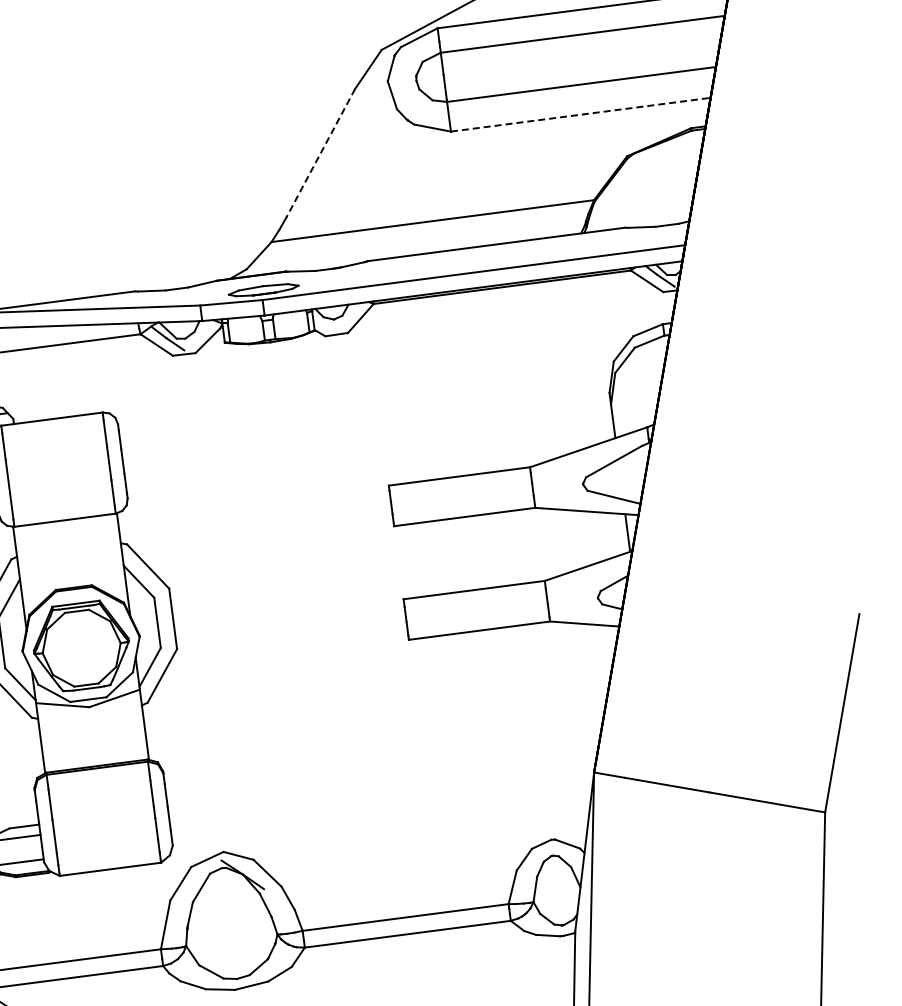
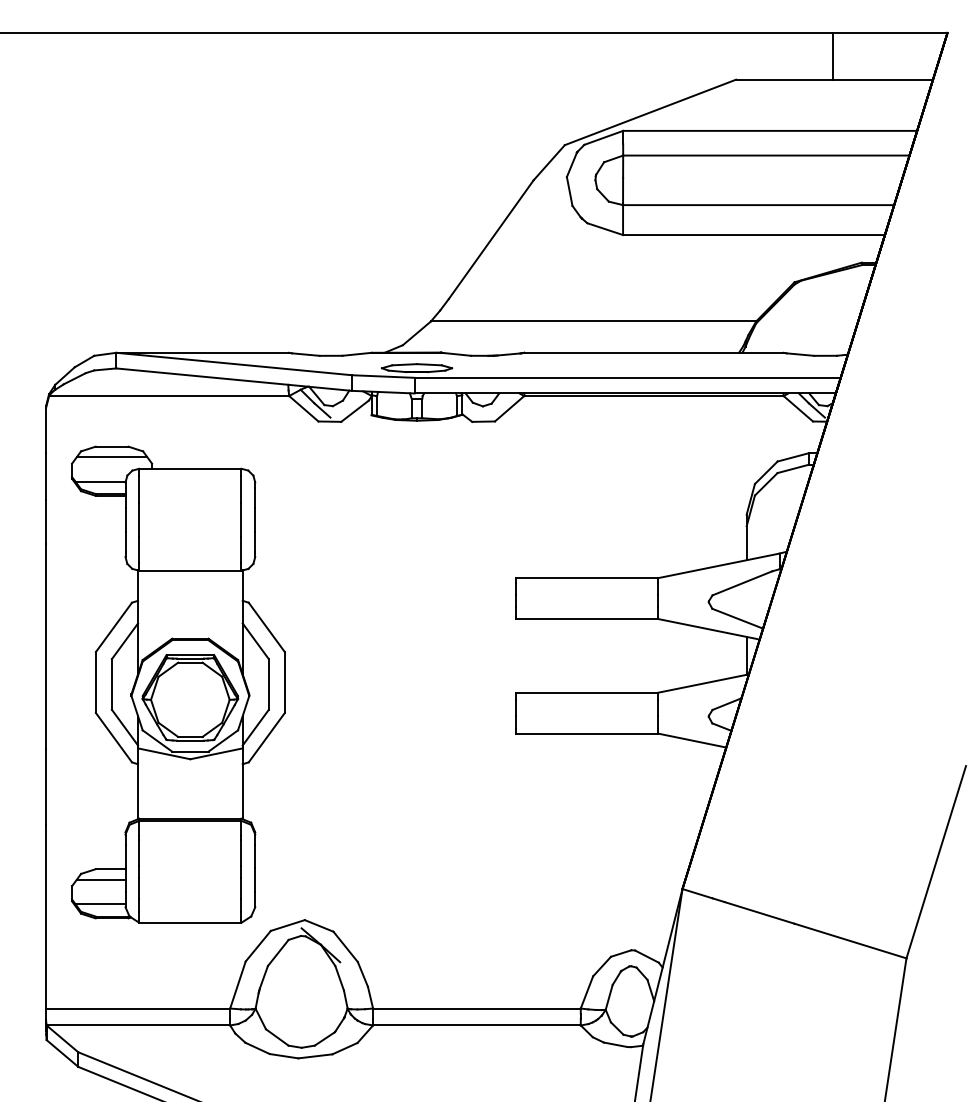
line: (581, 115) -> (754, 235), dashed -> solid
line: (321, 152) -> (491, 239), dashed -> solid

